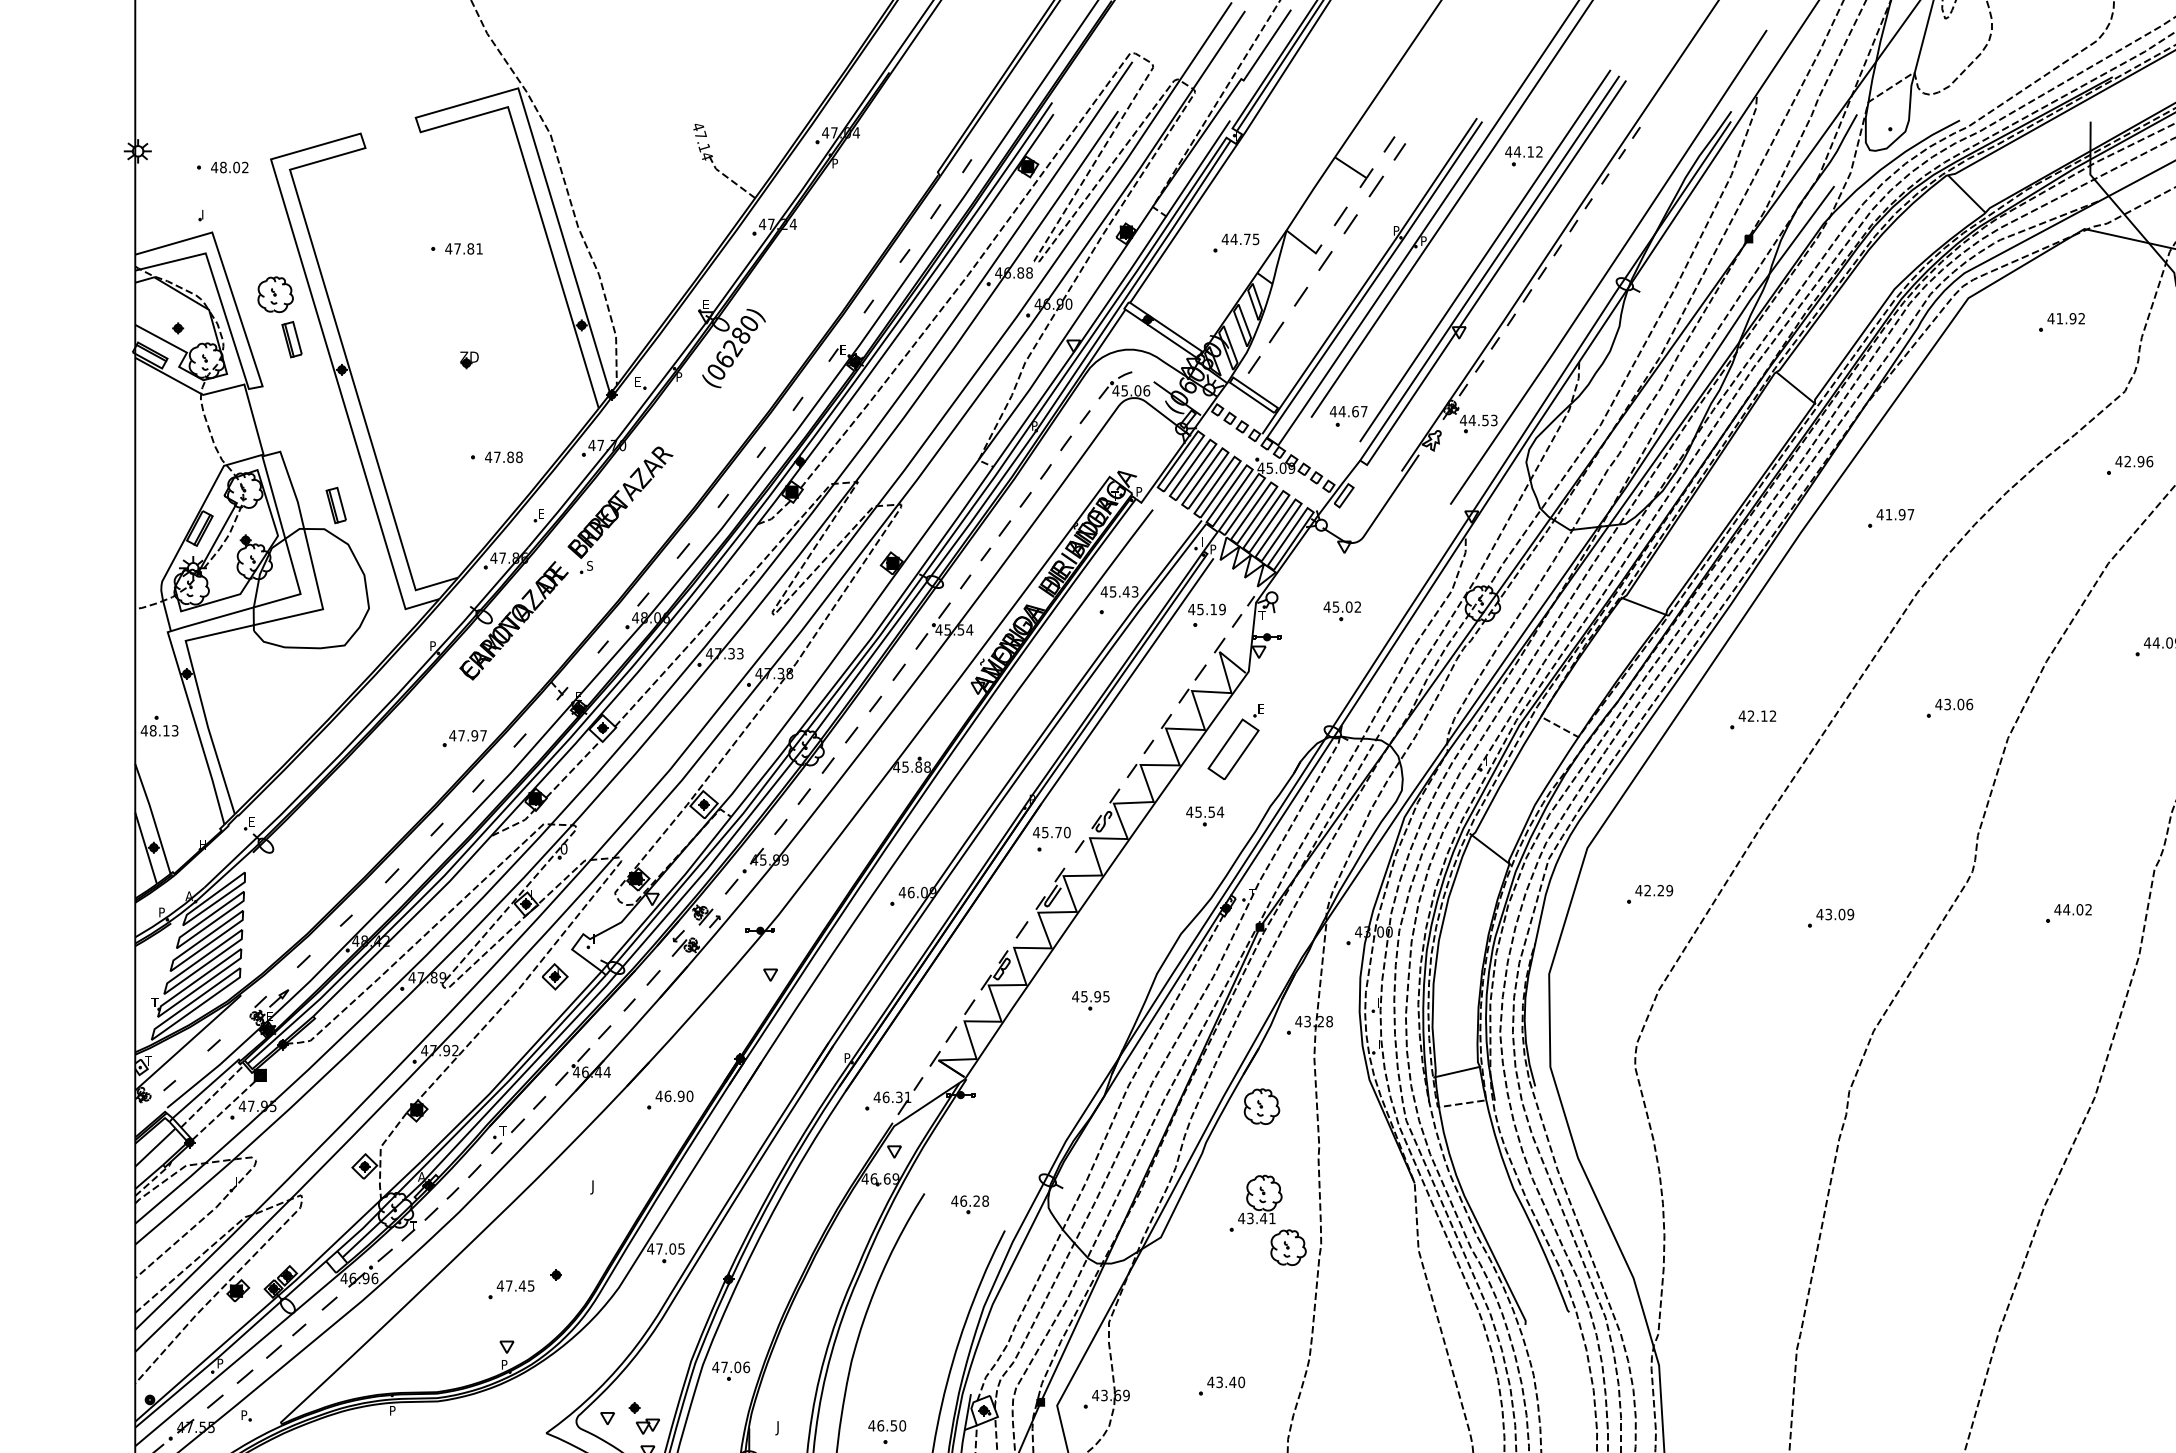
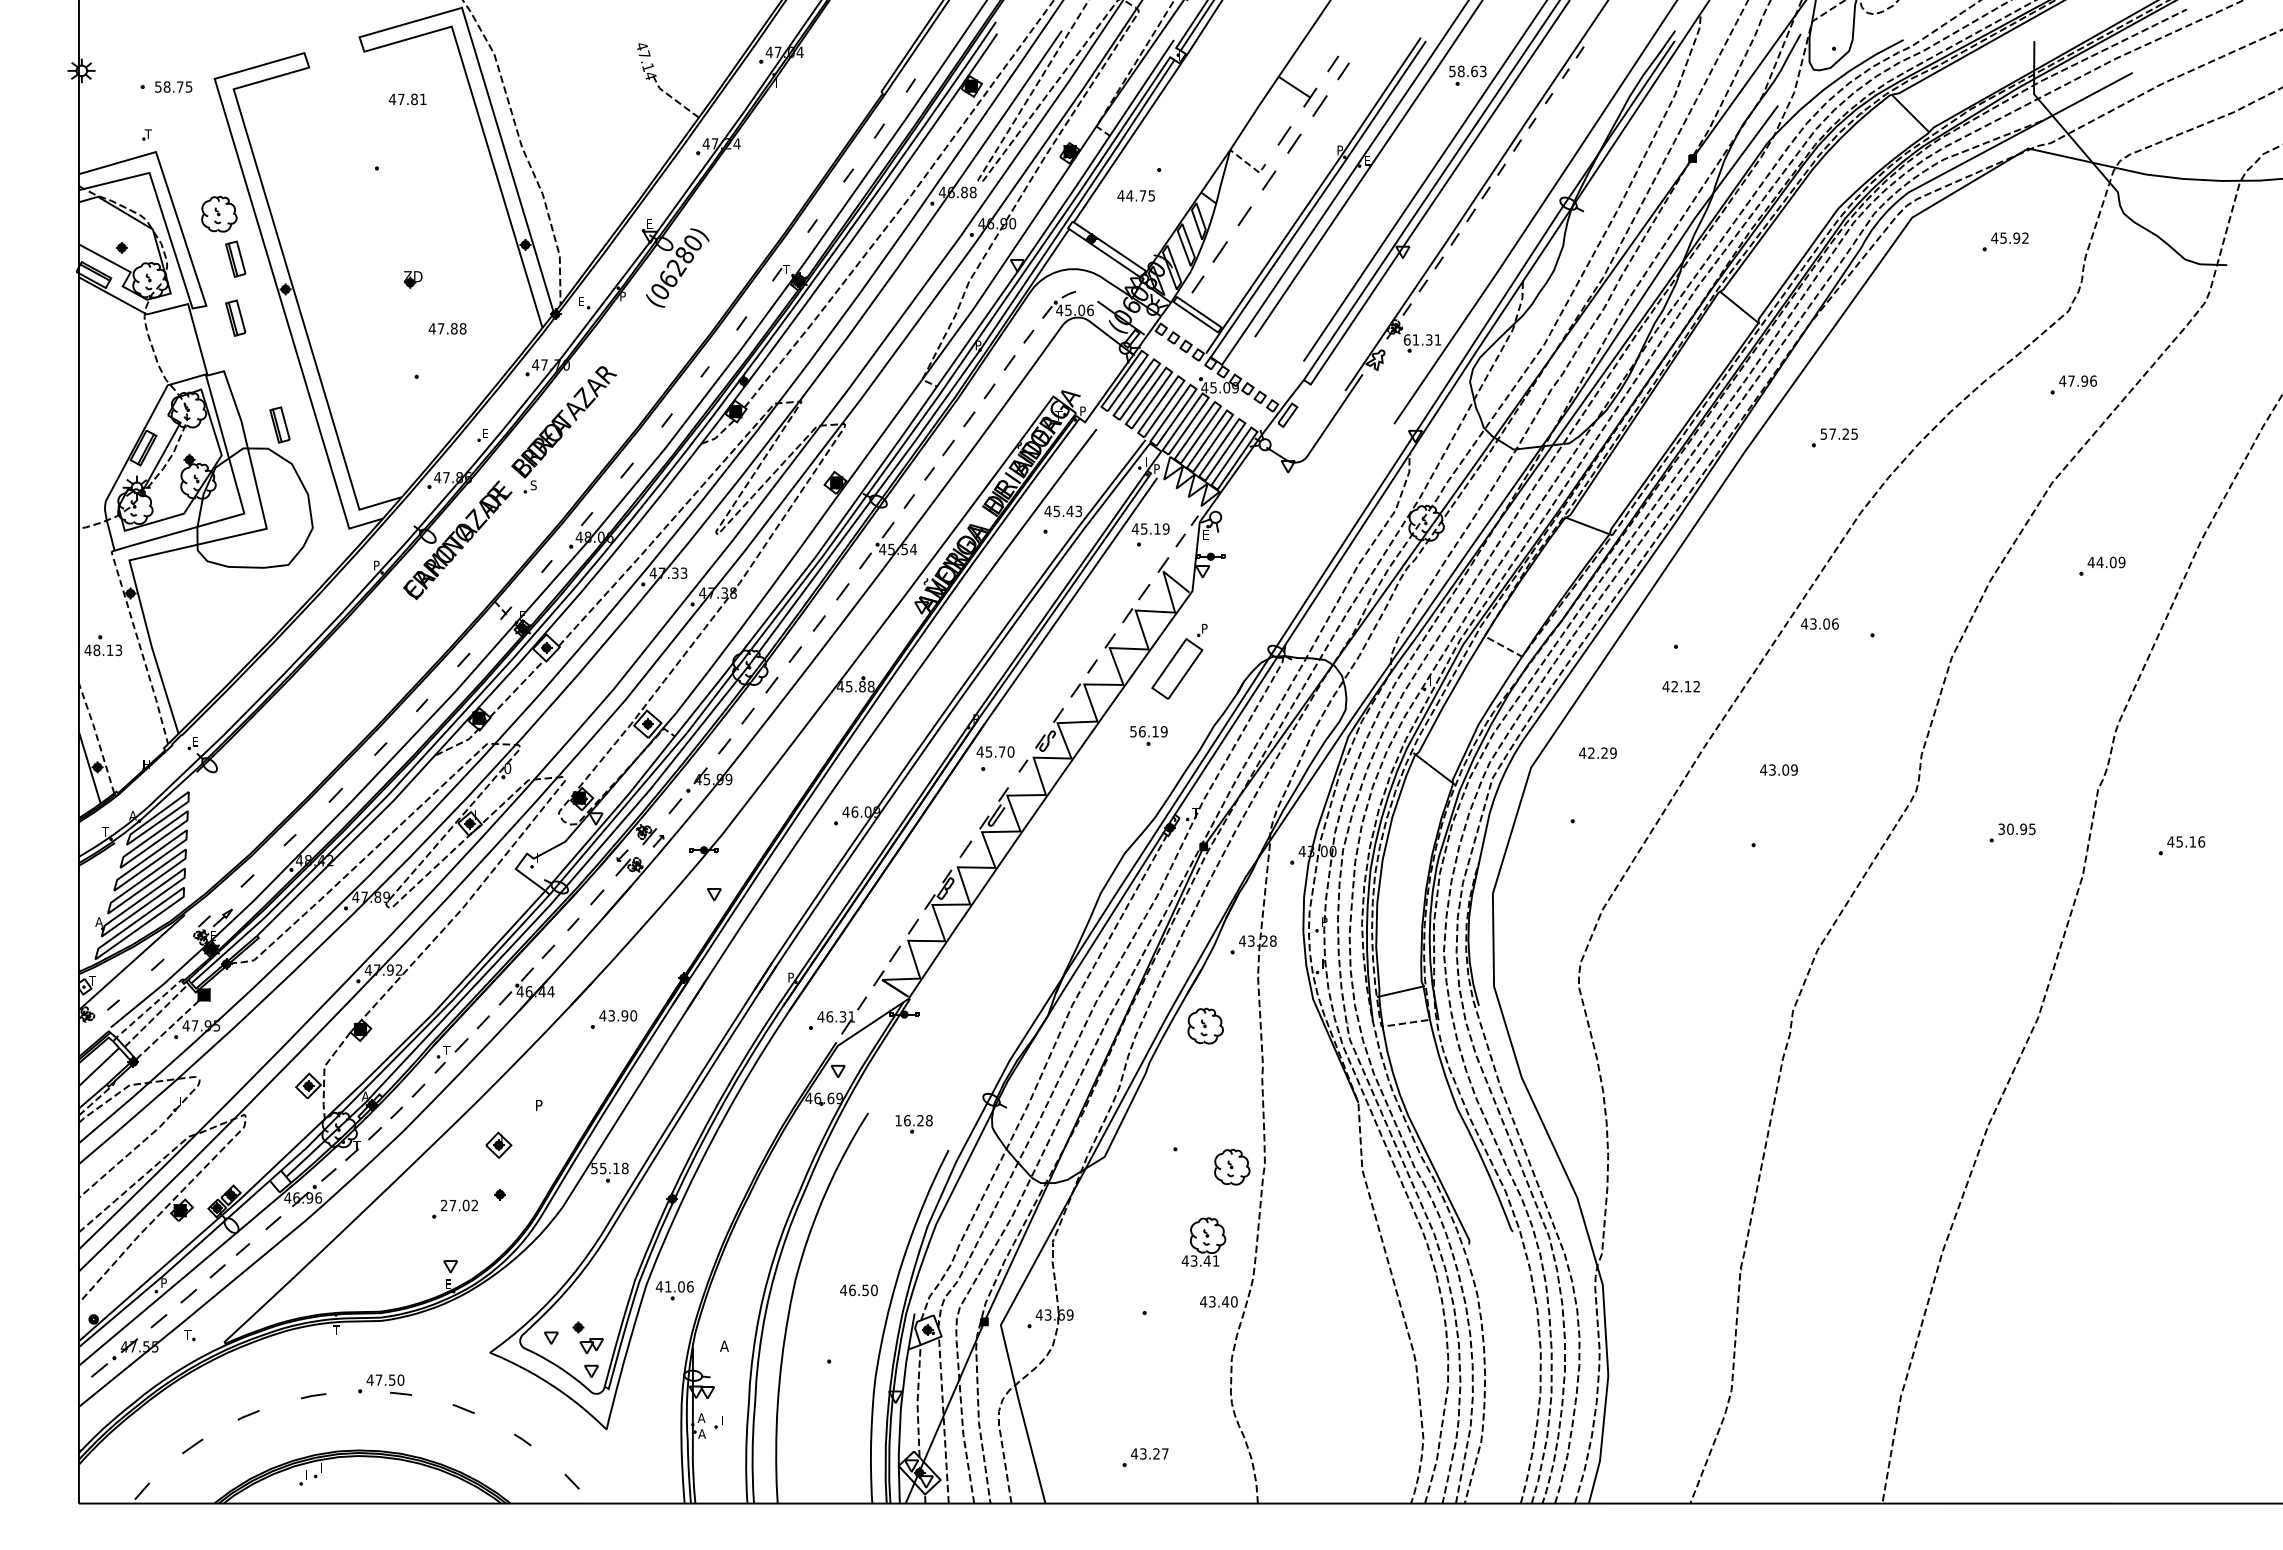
text: (1523, 151) -> (1467, 71), 44.12 -> 58.63
text: (834, 162) -> (778, 82), P -> I
text: (229, 166) -> (173, 86), 48.02 -> 58.75
text: (203, 214) -> (147, 134), I -> T
text: (1239, 238) -> (1135, 195), moved
text: (1423, 240) -> (1367, 160), P -> E
line: (1305, 245) -> (1249, 165), solid -> dashed
text: (463, 248) -> (407, 99), moved
text: (2059, 317) -> (2003, 237), 41.92 -> 45.92
text: (842, 349) -> (786, 269), E -> T
part: (291, 397) -> (235, 317), added
part: (1348, 415) -> (1292, 335), removed
text: (1478, 419) -> (1422, 339), 44.53 -> 61.31
text: (503, 456) -> (447, 328), moved
text: (2127, 460) -> (2071, 380), 42.96 -> 47.96
text: (1894, 513) -> (1838, 433), 41.97 -> 57.25
part: (1341, 610) -> (1285, 530), removed
text: (1261, 614) -> (1205, 534), T -> E
text: (1953, 703) -> (1819, 623), moved
text: (1260, 708) -> (1204, 628), E -> P
text: (1756, 715) -> (1680, 686), moved
line: (195, 726) -> (139, 646), solid -> dashed
part: (464, 737) -> (408, 657), removed
text: (1204, 811) -> (1148, 731), 45.54 -> 56.19
line: (153, 817) -> (97, 737), solid -> dashed
text: (1653, 889) -> (1597, 752), moved
text: (2072, 909) -> (2016, 829), 44.02 -> 30.95
text: (161, 911) -> (105, 831), P -> T
text: (1834, 913) -> (1778, 769), moved
part: (554, 975) -> (498, 1144), moved
part: (1090, 1000) -> (1034, 920), removed
text: (154, 1001) -> (98, 921), T -> A
text: (1380, 1001) -> (1324, 921), I -> P
line: (206, 1087) -> (150, 1007), solid -> dashed
text: (667, 1095) -> (611, 1015), 46.90 -> 43.90
text: (594, 1186) -> (538, 1106), J -> P
part: (1259, 1198) -> (1203, 1241), moved
text: (954, 1200) -> (898, 1120), 46.28 -> 16.28
text: (665, 1248) -> (609, 1168), 47.05 -> 55.18
text: (515, 1285) -> (459, 1205), 47.45 -> 27.02
text: (504, 1364) -> (448, 1284), P -> E
text: (724, 1366) -> (668, 1286), 47.06 -> 41.06
text: (1225, 1381) -> (1218, 1301), moved
text: (392, 1410) -> (336, 1330), P -> T
text: (243, 1414) -> (187, 1334), P -> T
text: (886, 1425) -> (858, 1290), moved
text: (779, 1427) -> (723, 1347), J -> A

